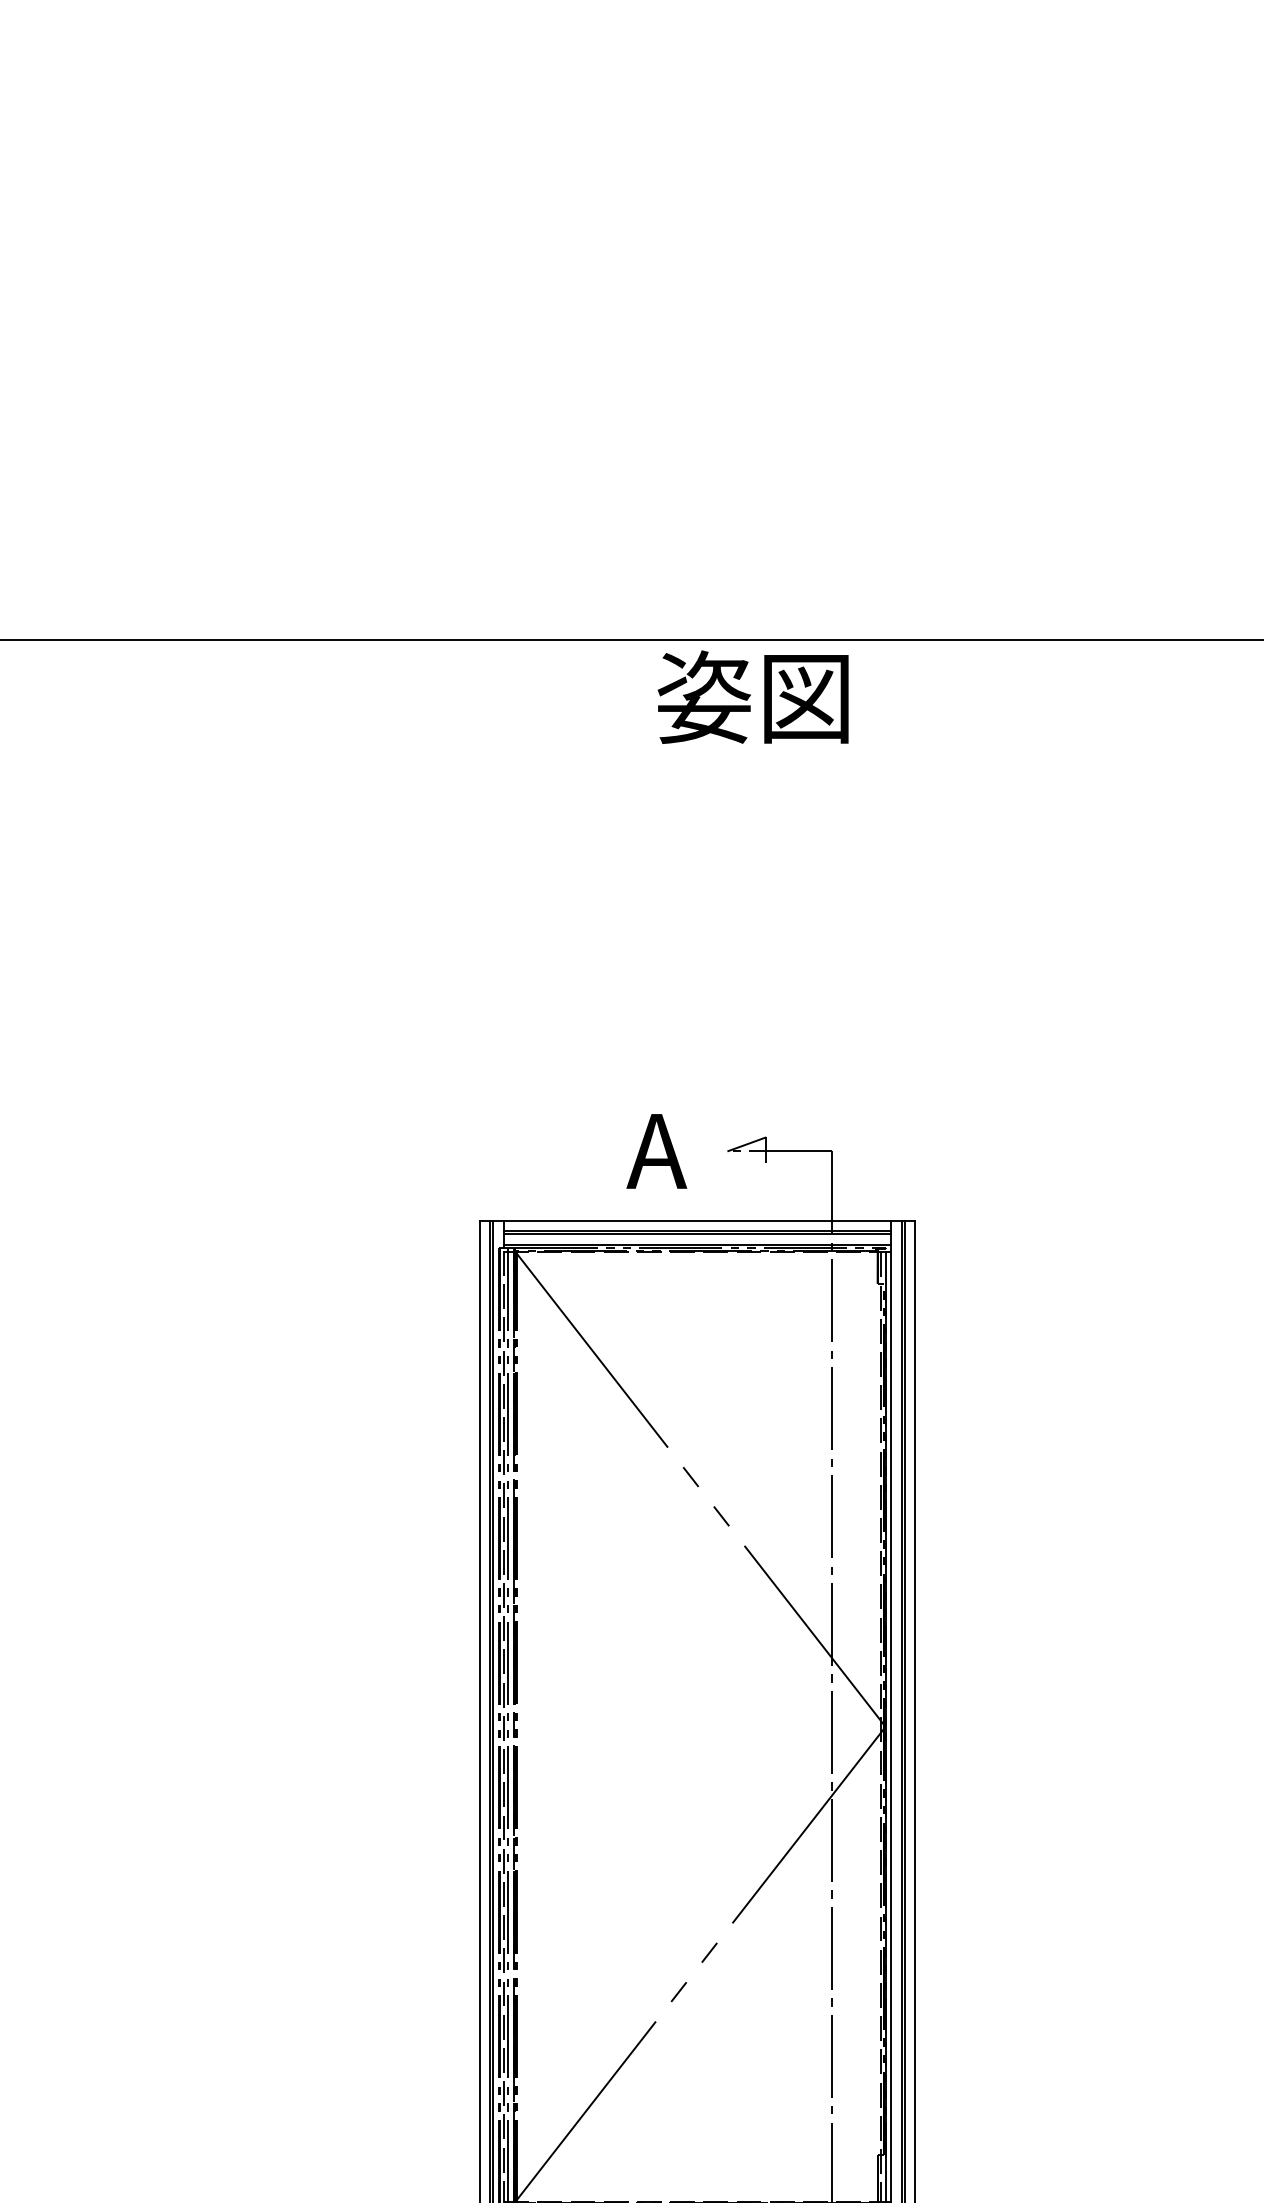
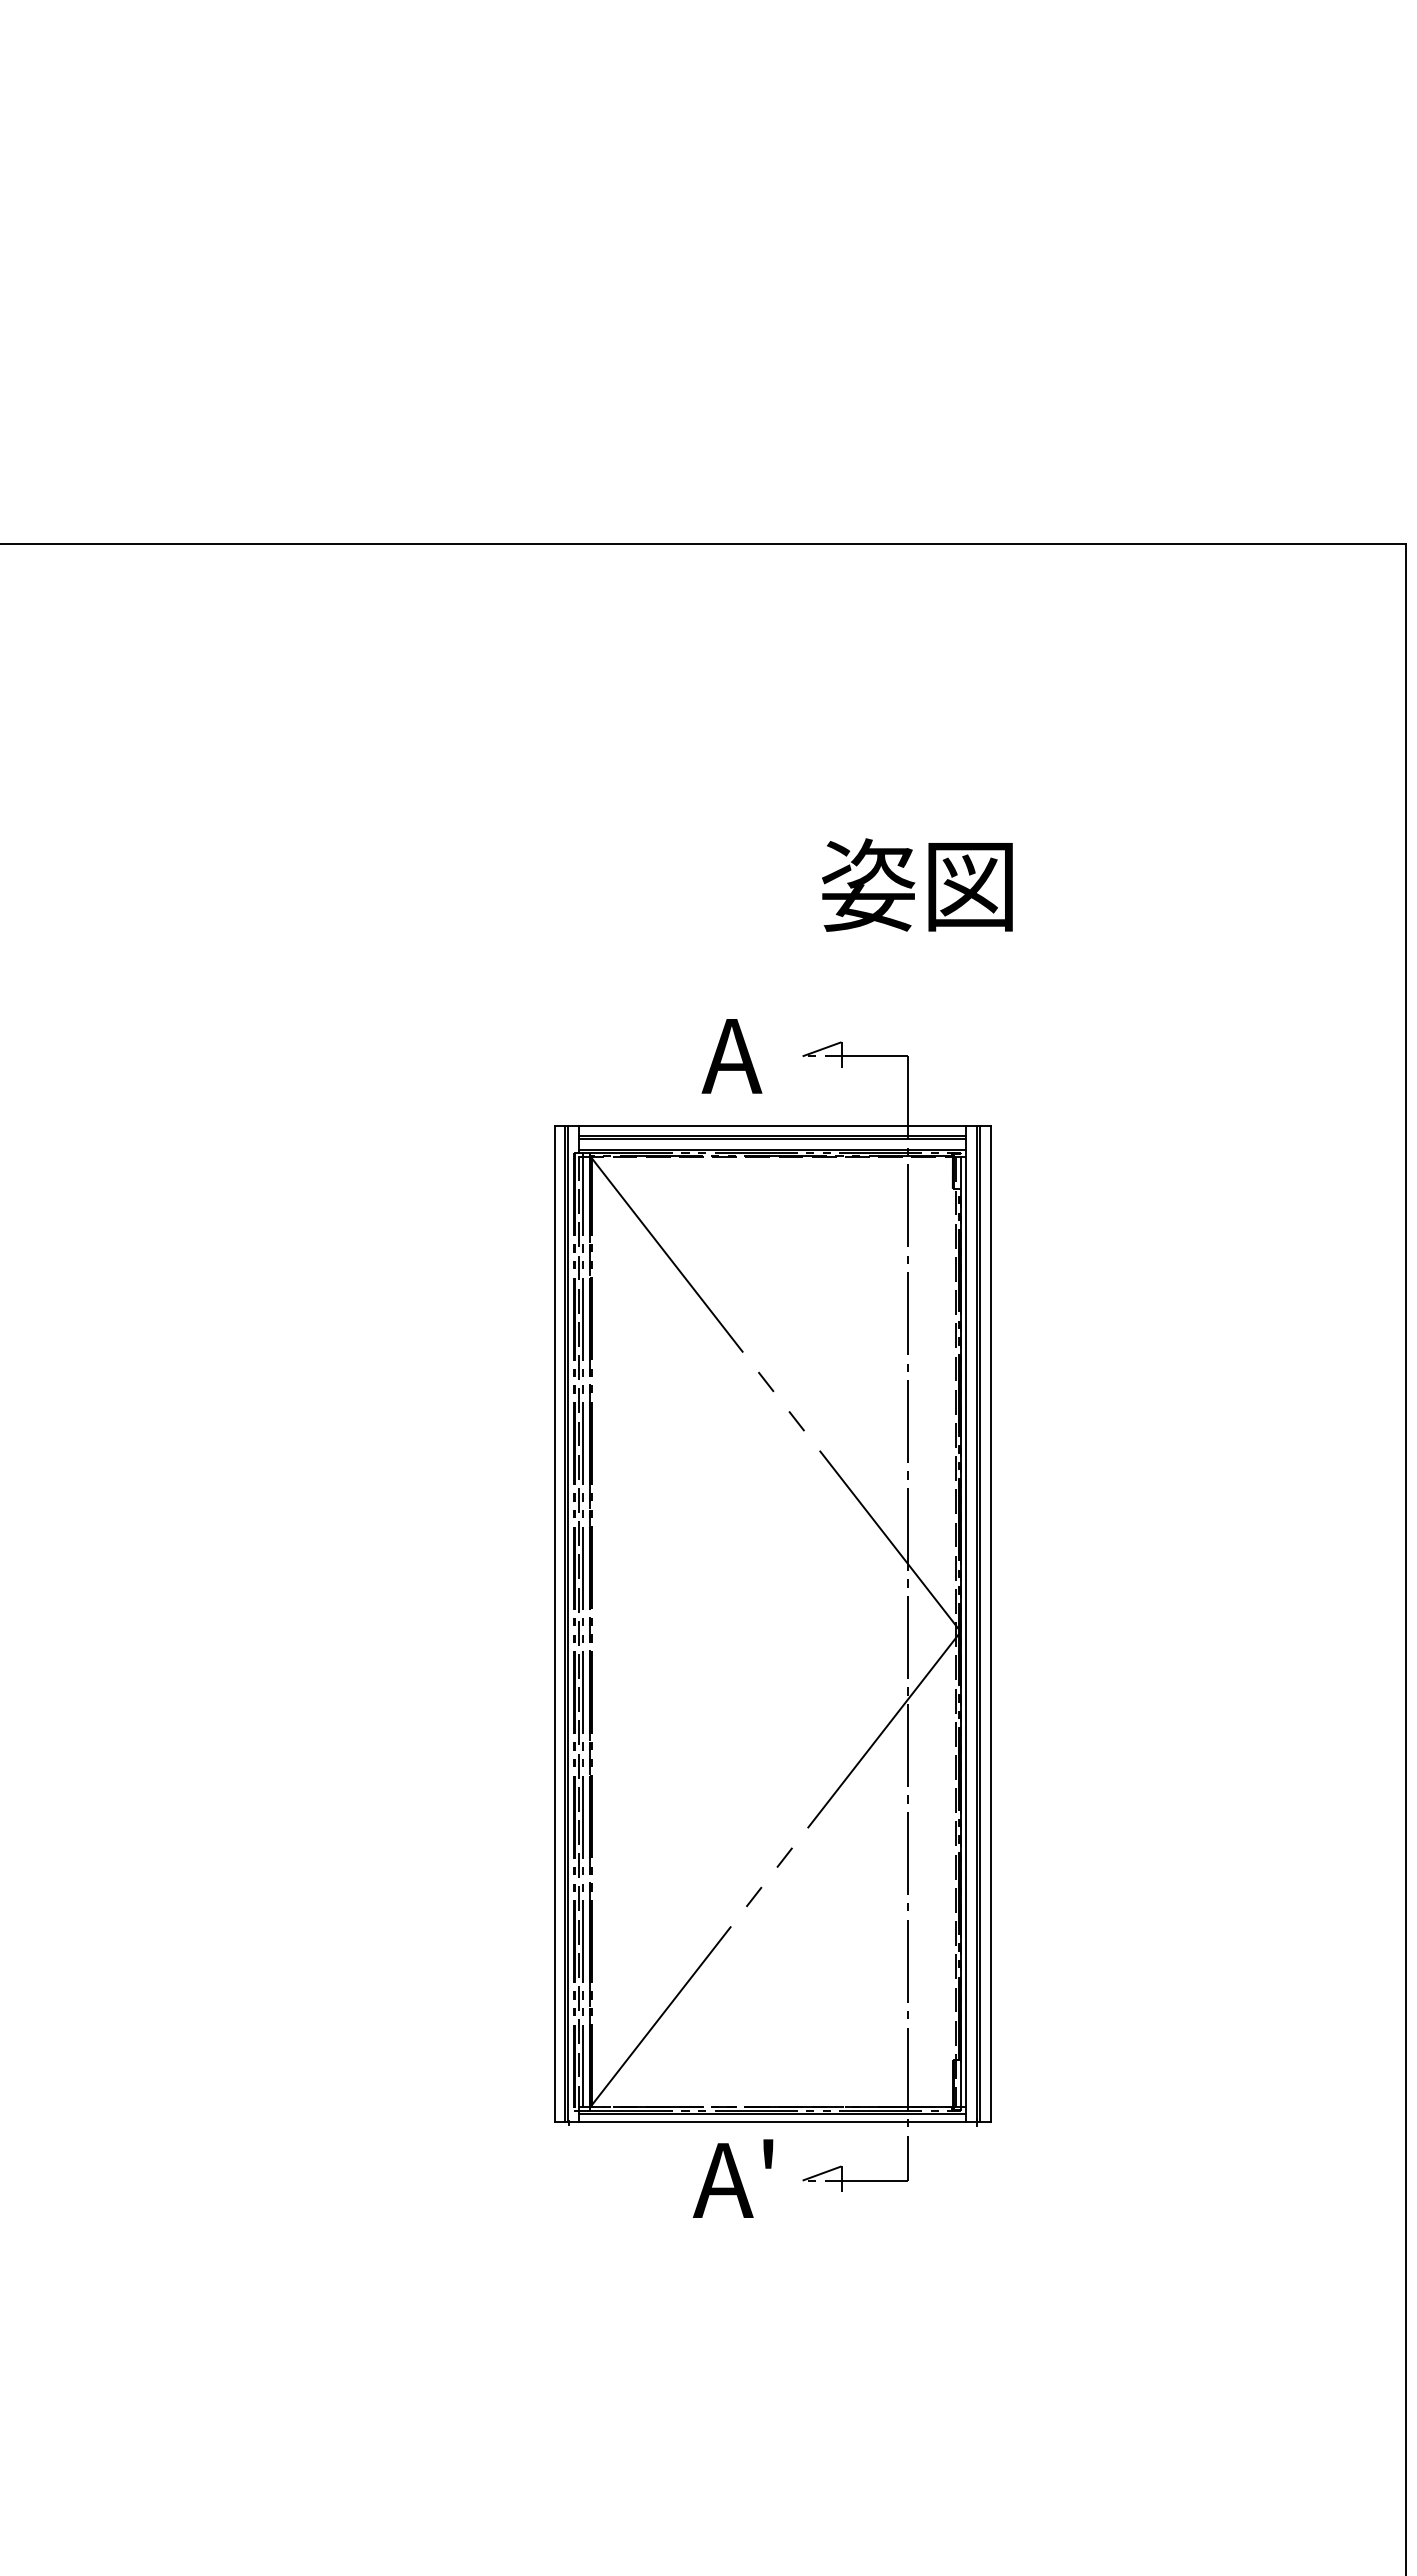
text: (753, 696) -> (917, 884), moved

